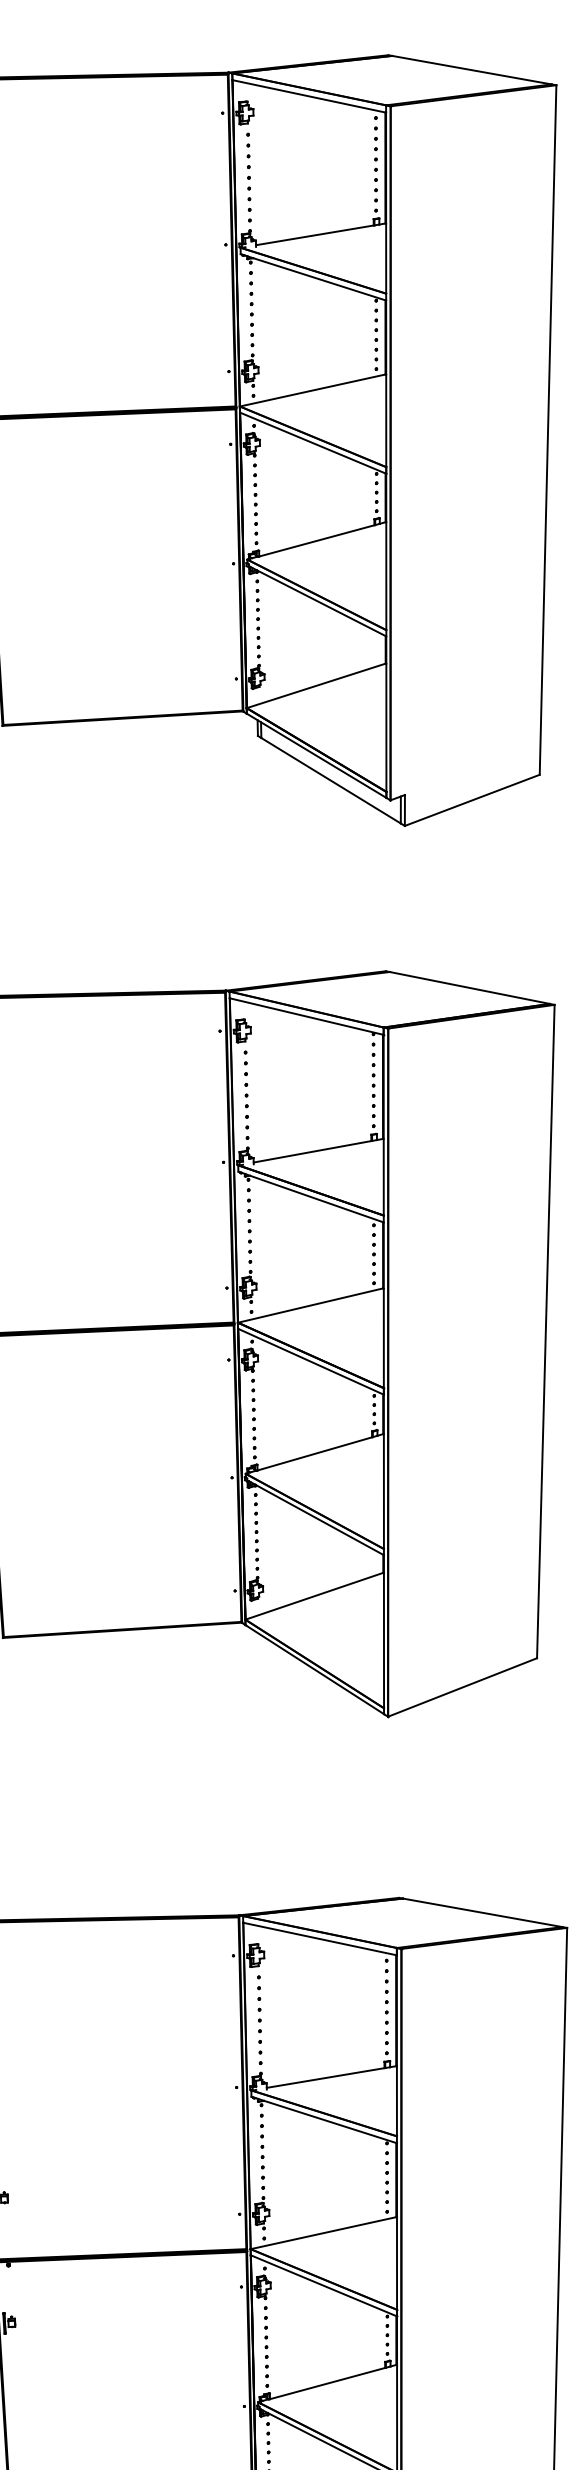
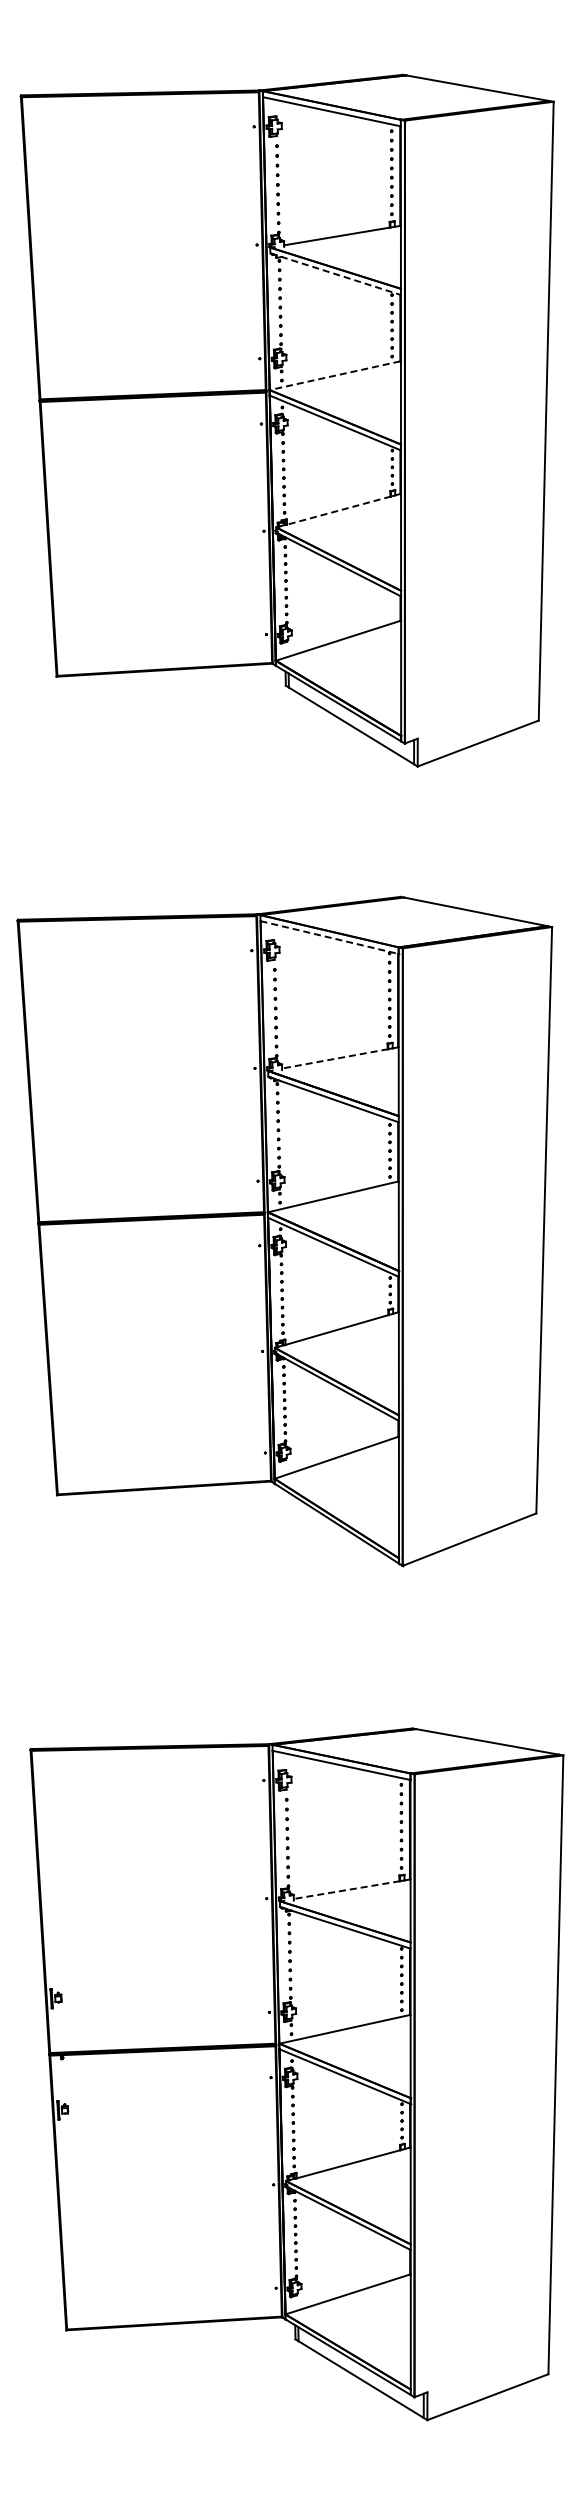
line: (313, 277) -> (335, 274), solid -> dashed
line: (313, 390) -> (335, 375), solid -> dashed
line: (317, 540) -> (339, 510), solid -> dashed
line: (306, 1016) -> (329, 937), solid -> dashed
line: (313, 1151) -> (335, 1058), solid -> dashed
line: (325, 2078) -> (346, 1890), solid -> dashed

